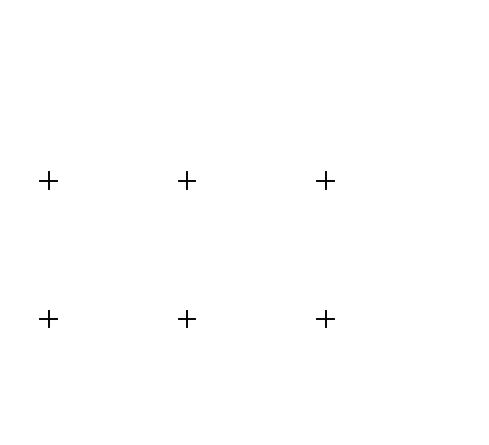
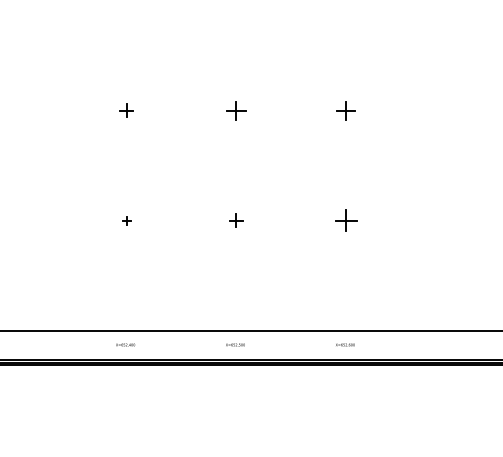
part: (187, 180) -> (236, 110), size x1.4
part: (325, 180) -> (346, 110), size x1.4
part: (48, 318) -> (126, 220), size x0.6
part: (325, 318) -> (346, 220), size x1.6

